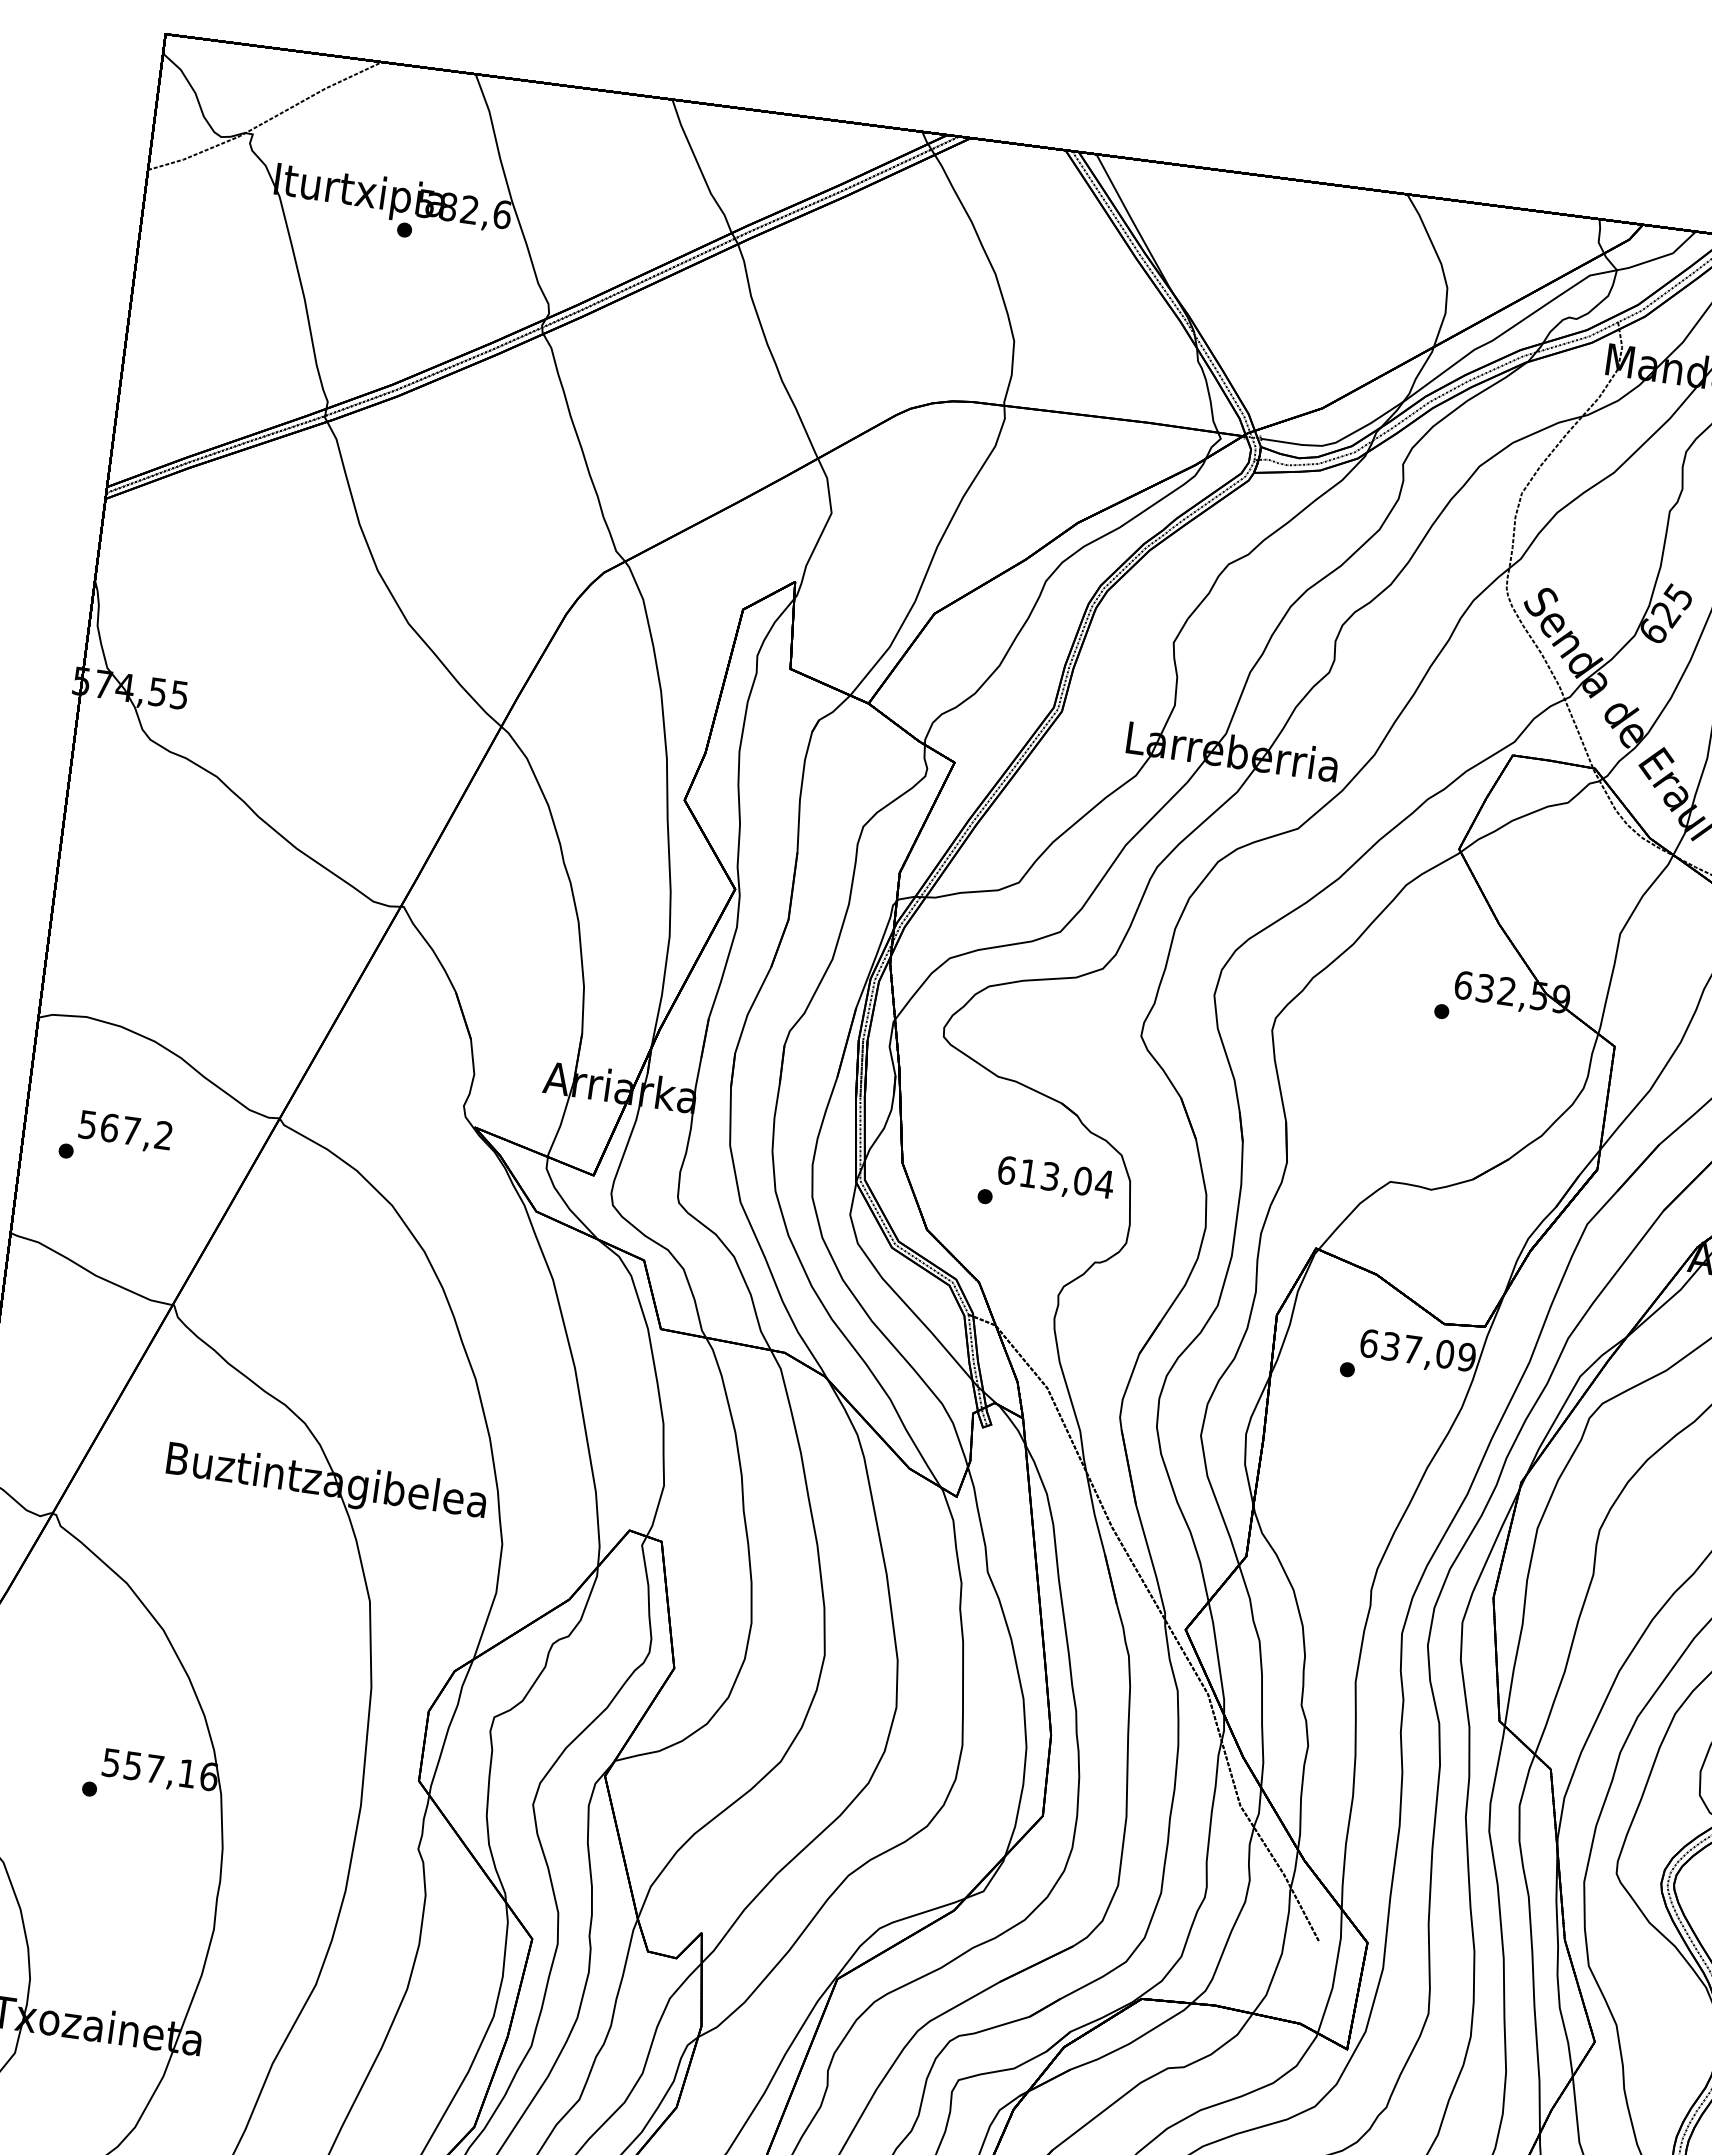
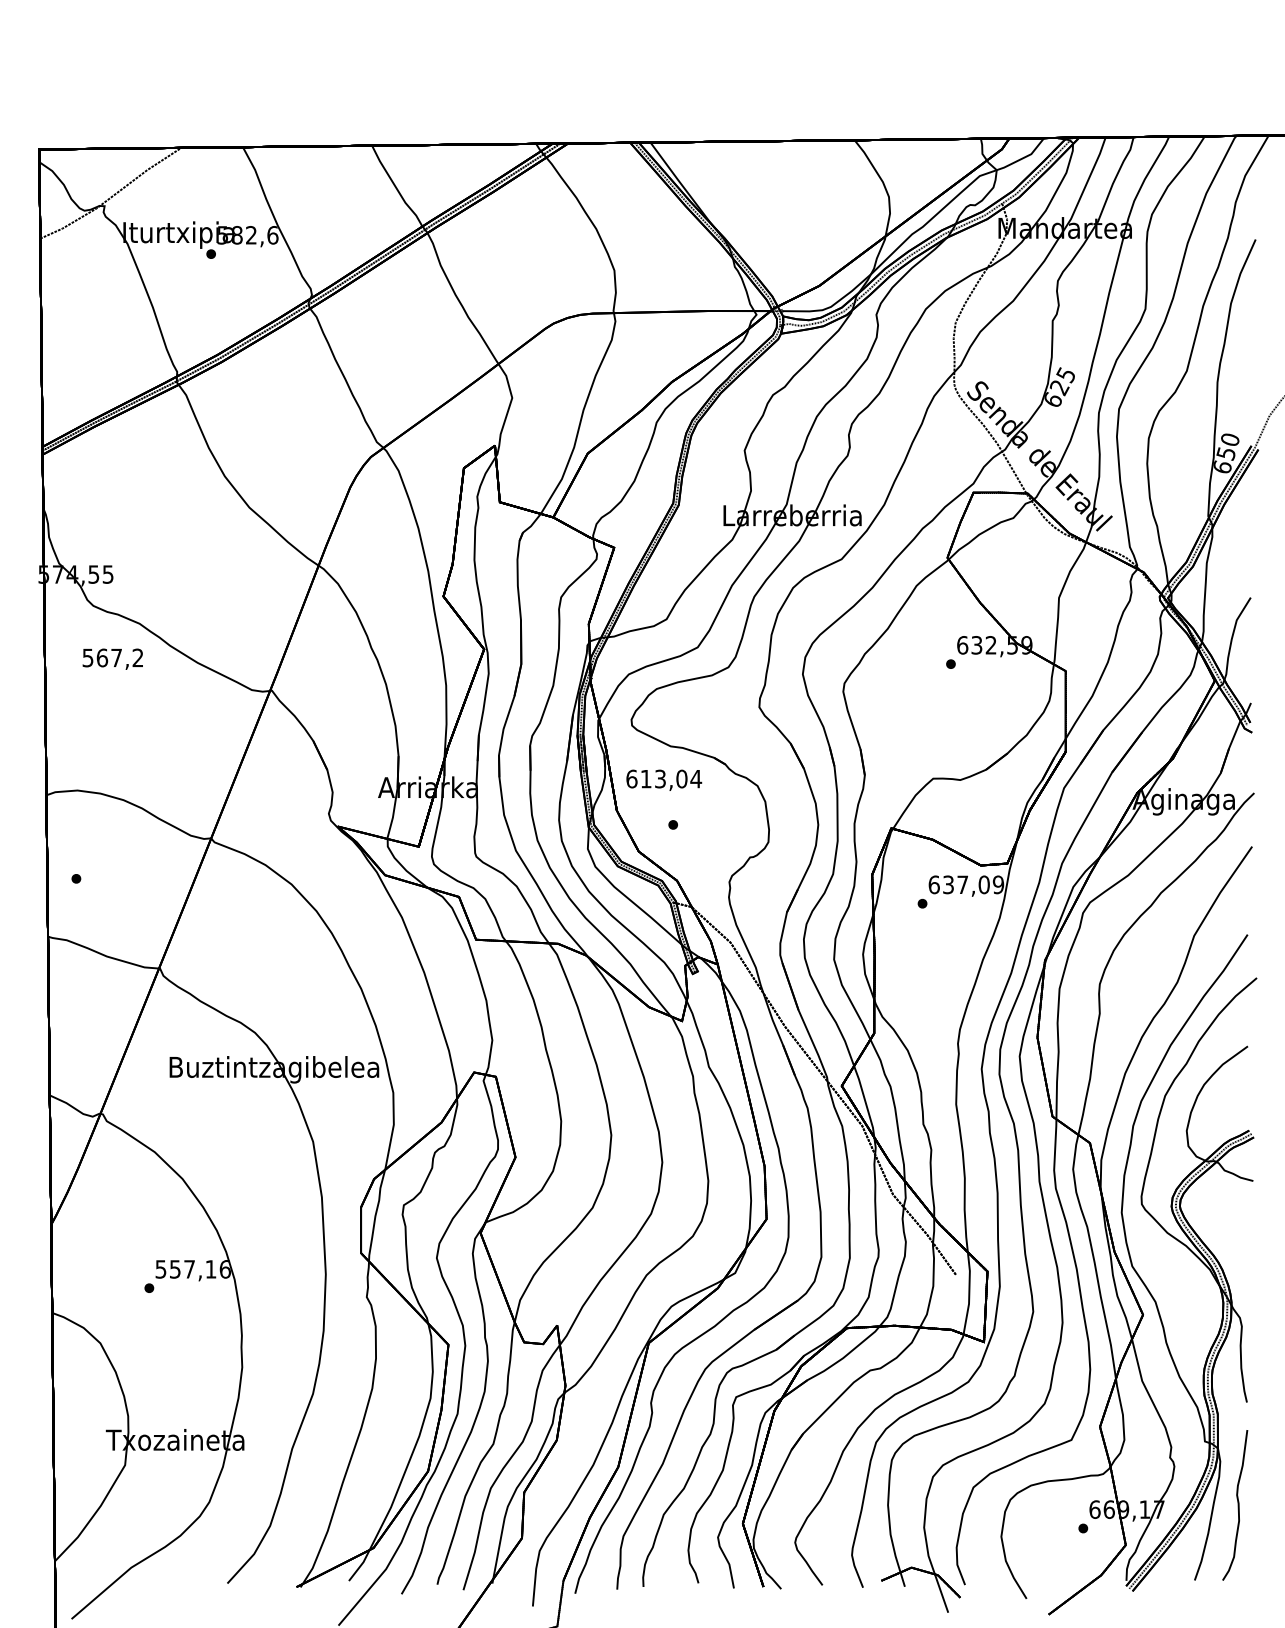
text: (124, 1130) -> (112, 658), moved
text: (1056, 1178) -> (664, 779), moved

